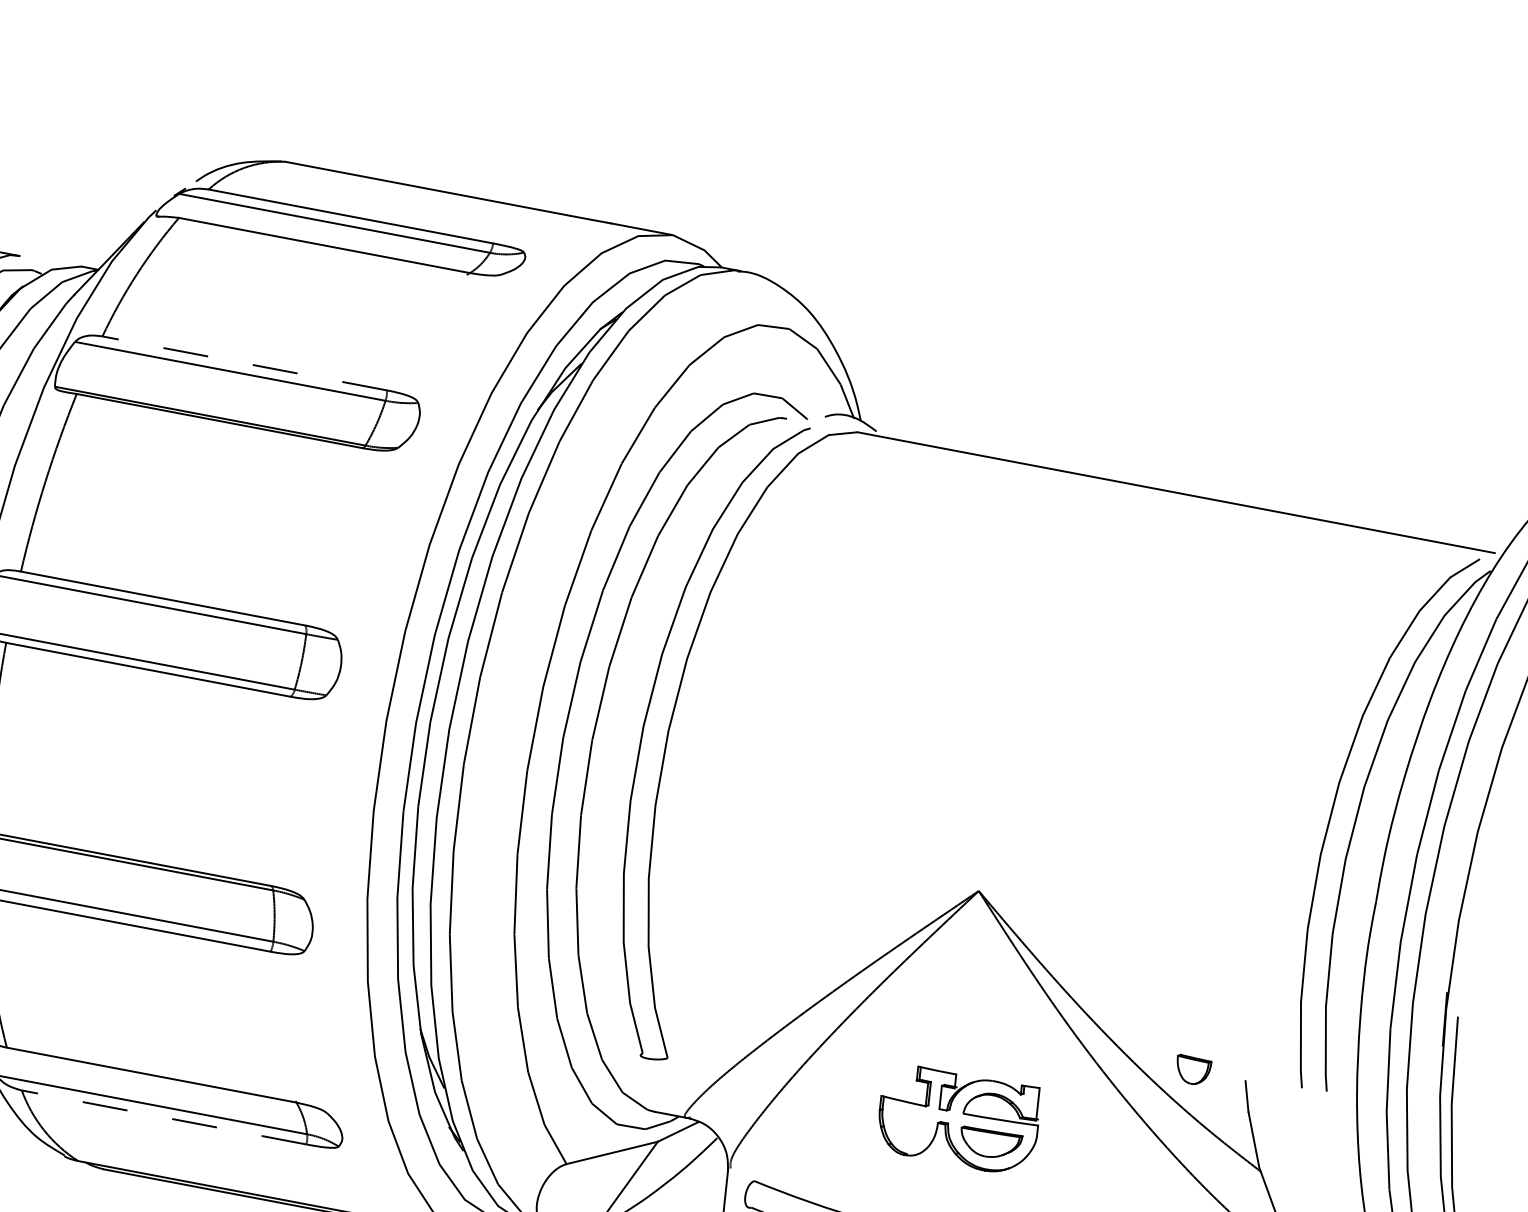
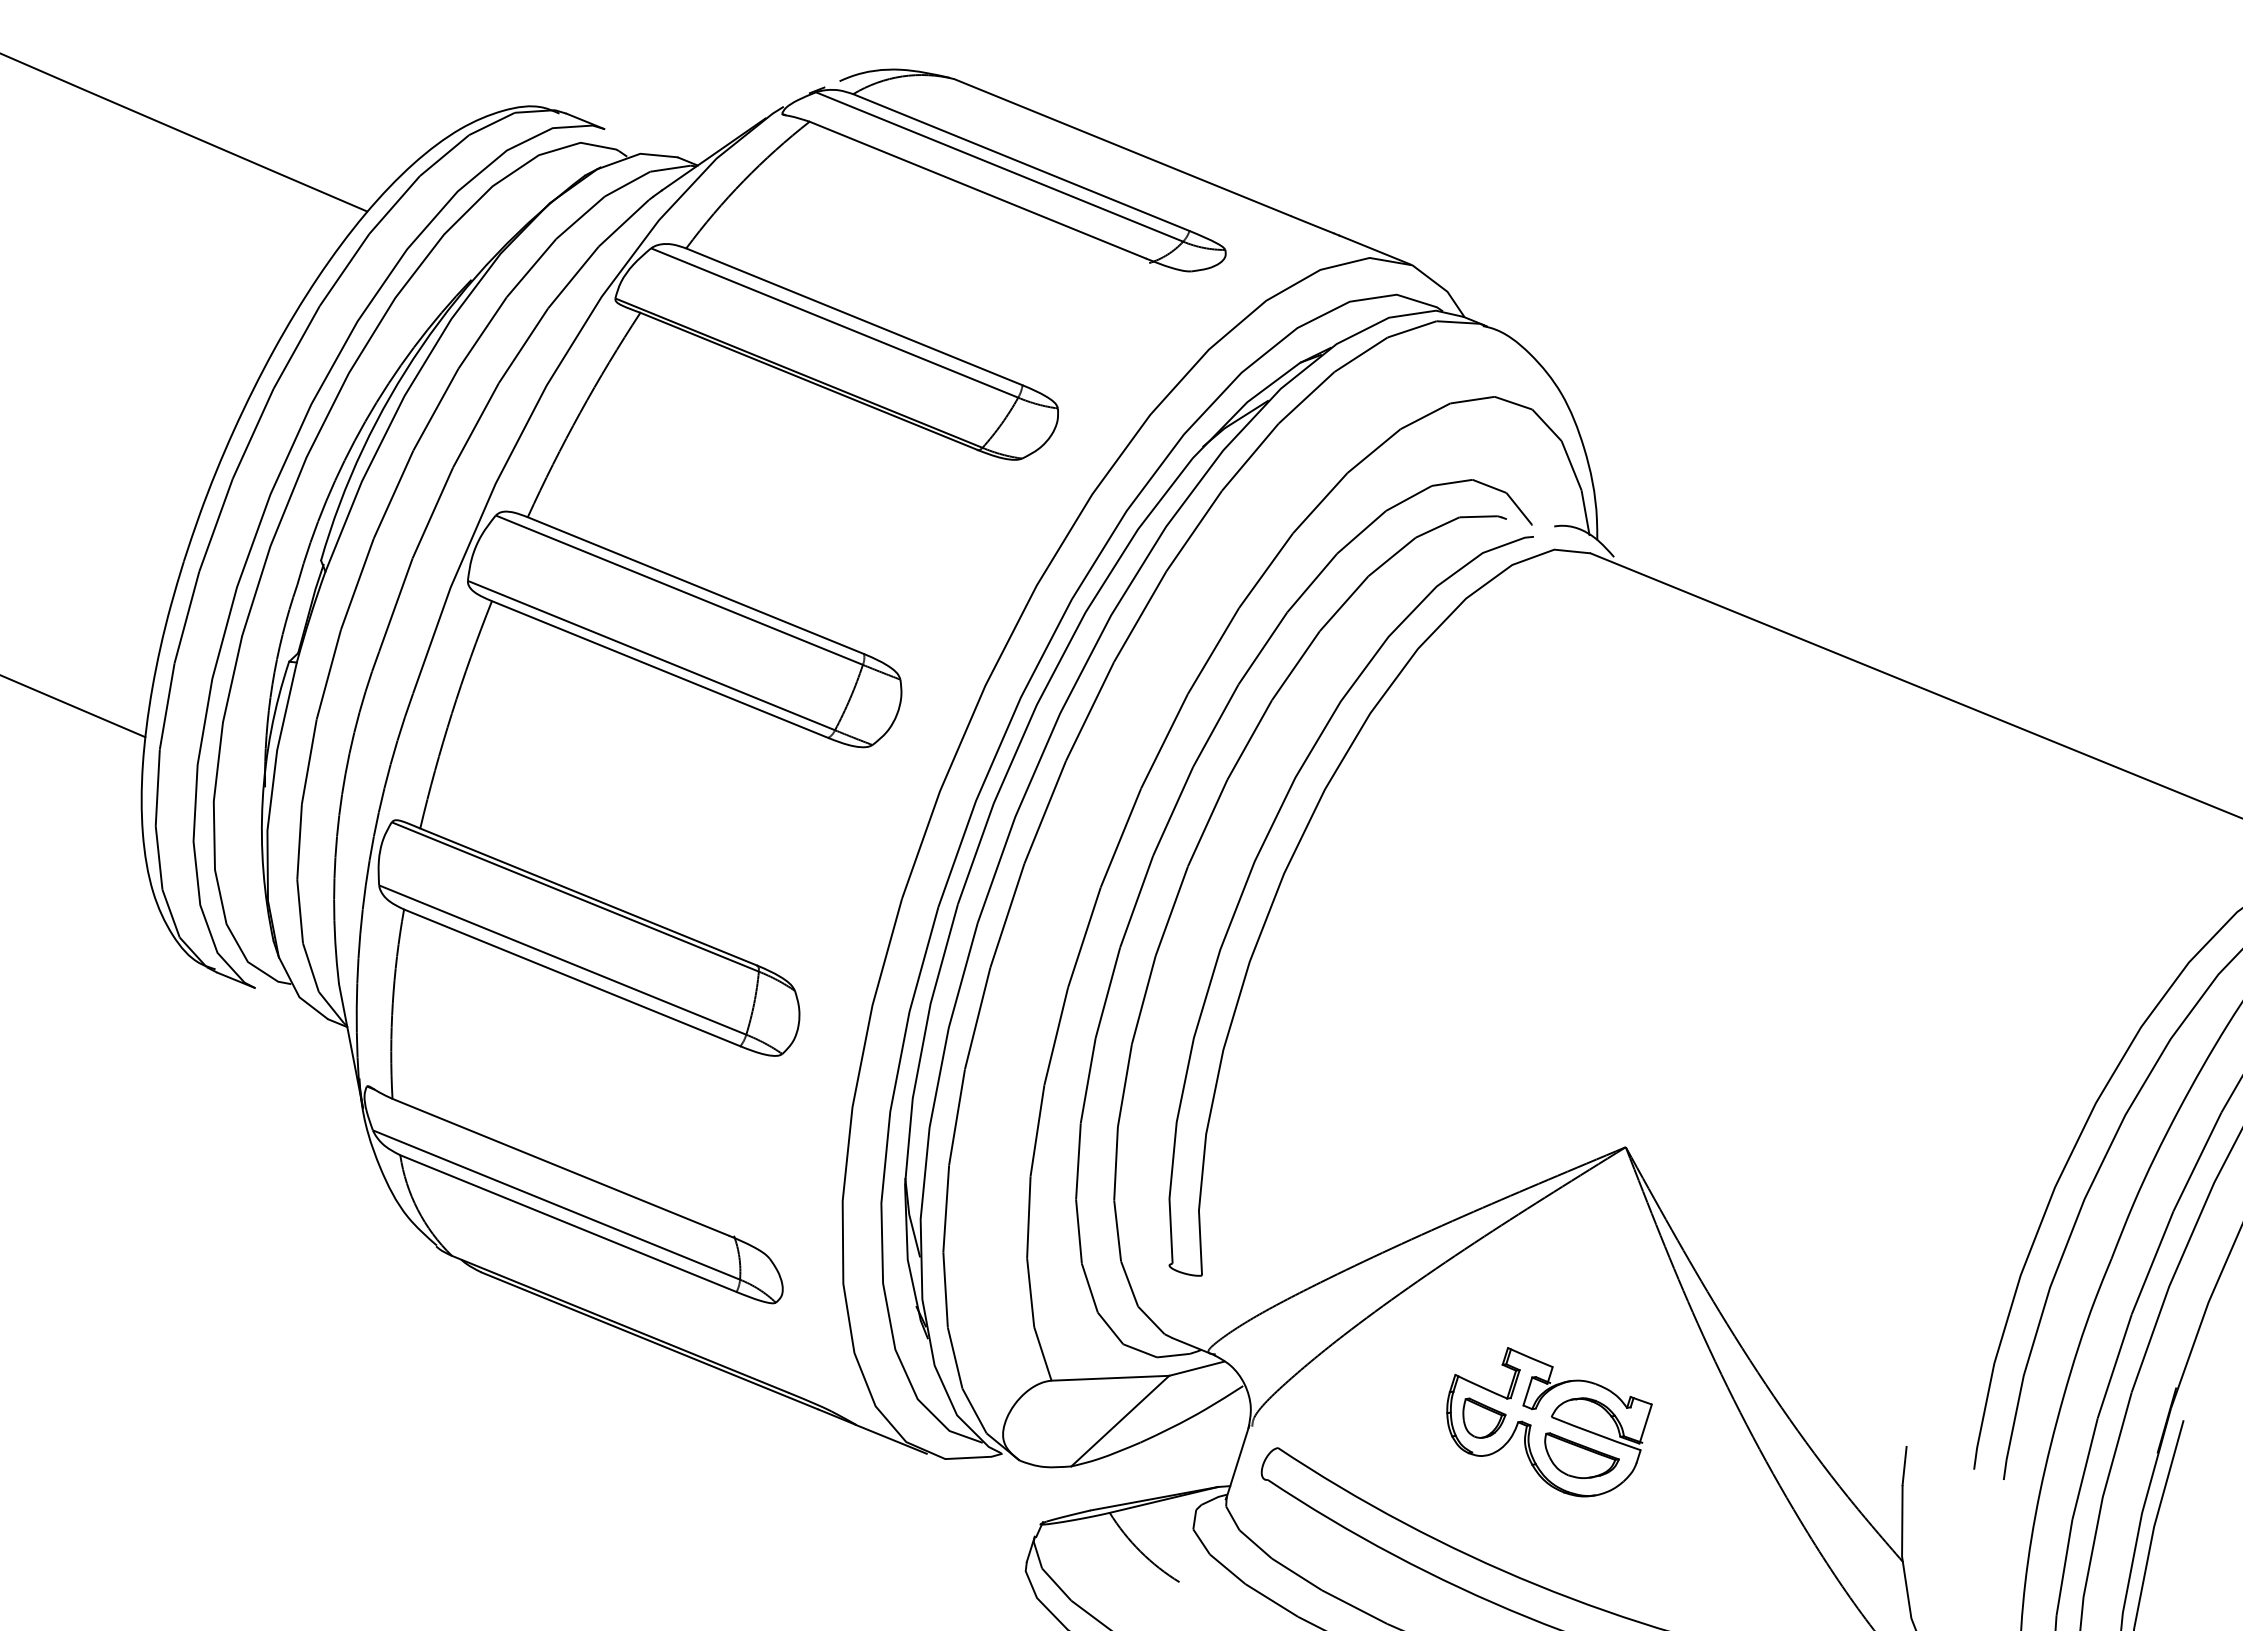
line: (244, 363) -> (854, 316), dashed -> solid
part: (1195, 1067) -> (1484, 1417), moved
line: (164, 1117) -> (568, 1223), dashed -> solid

